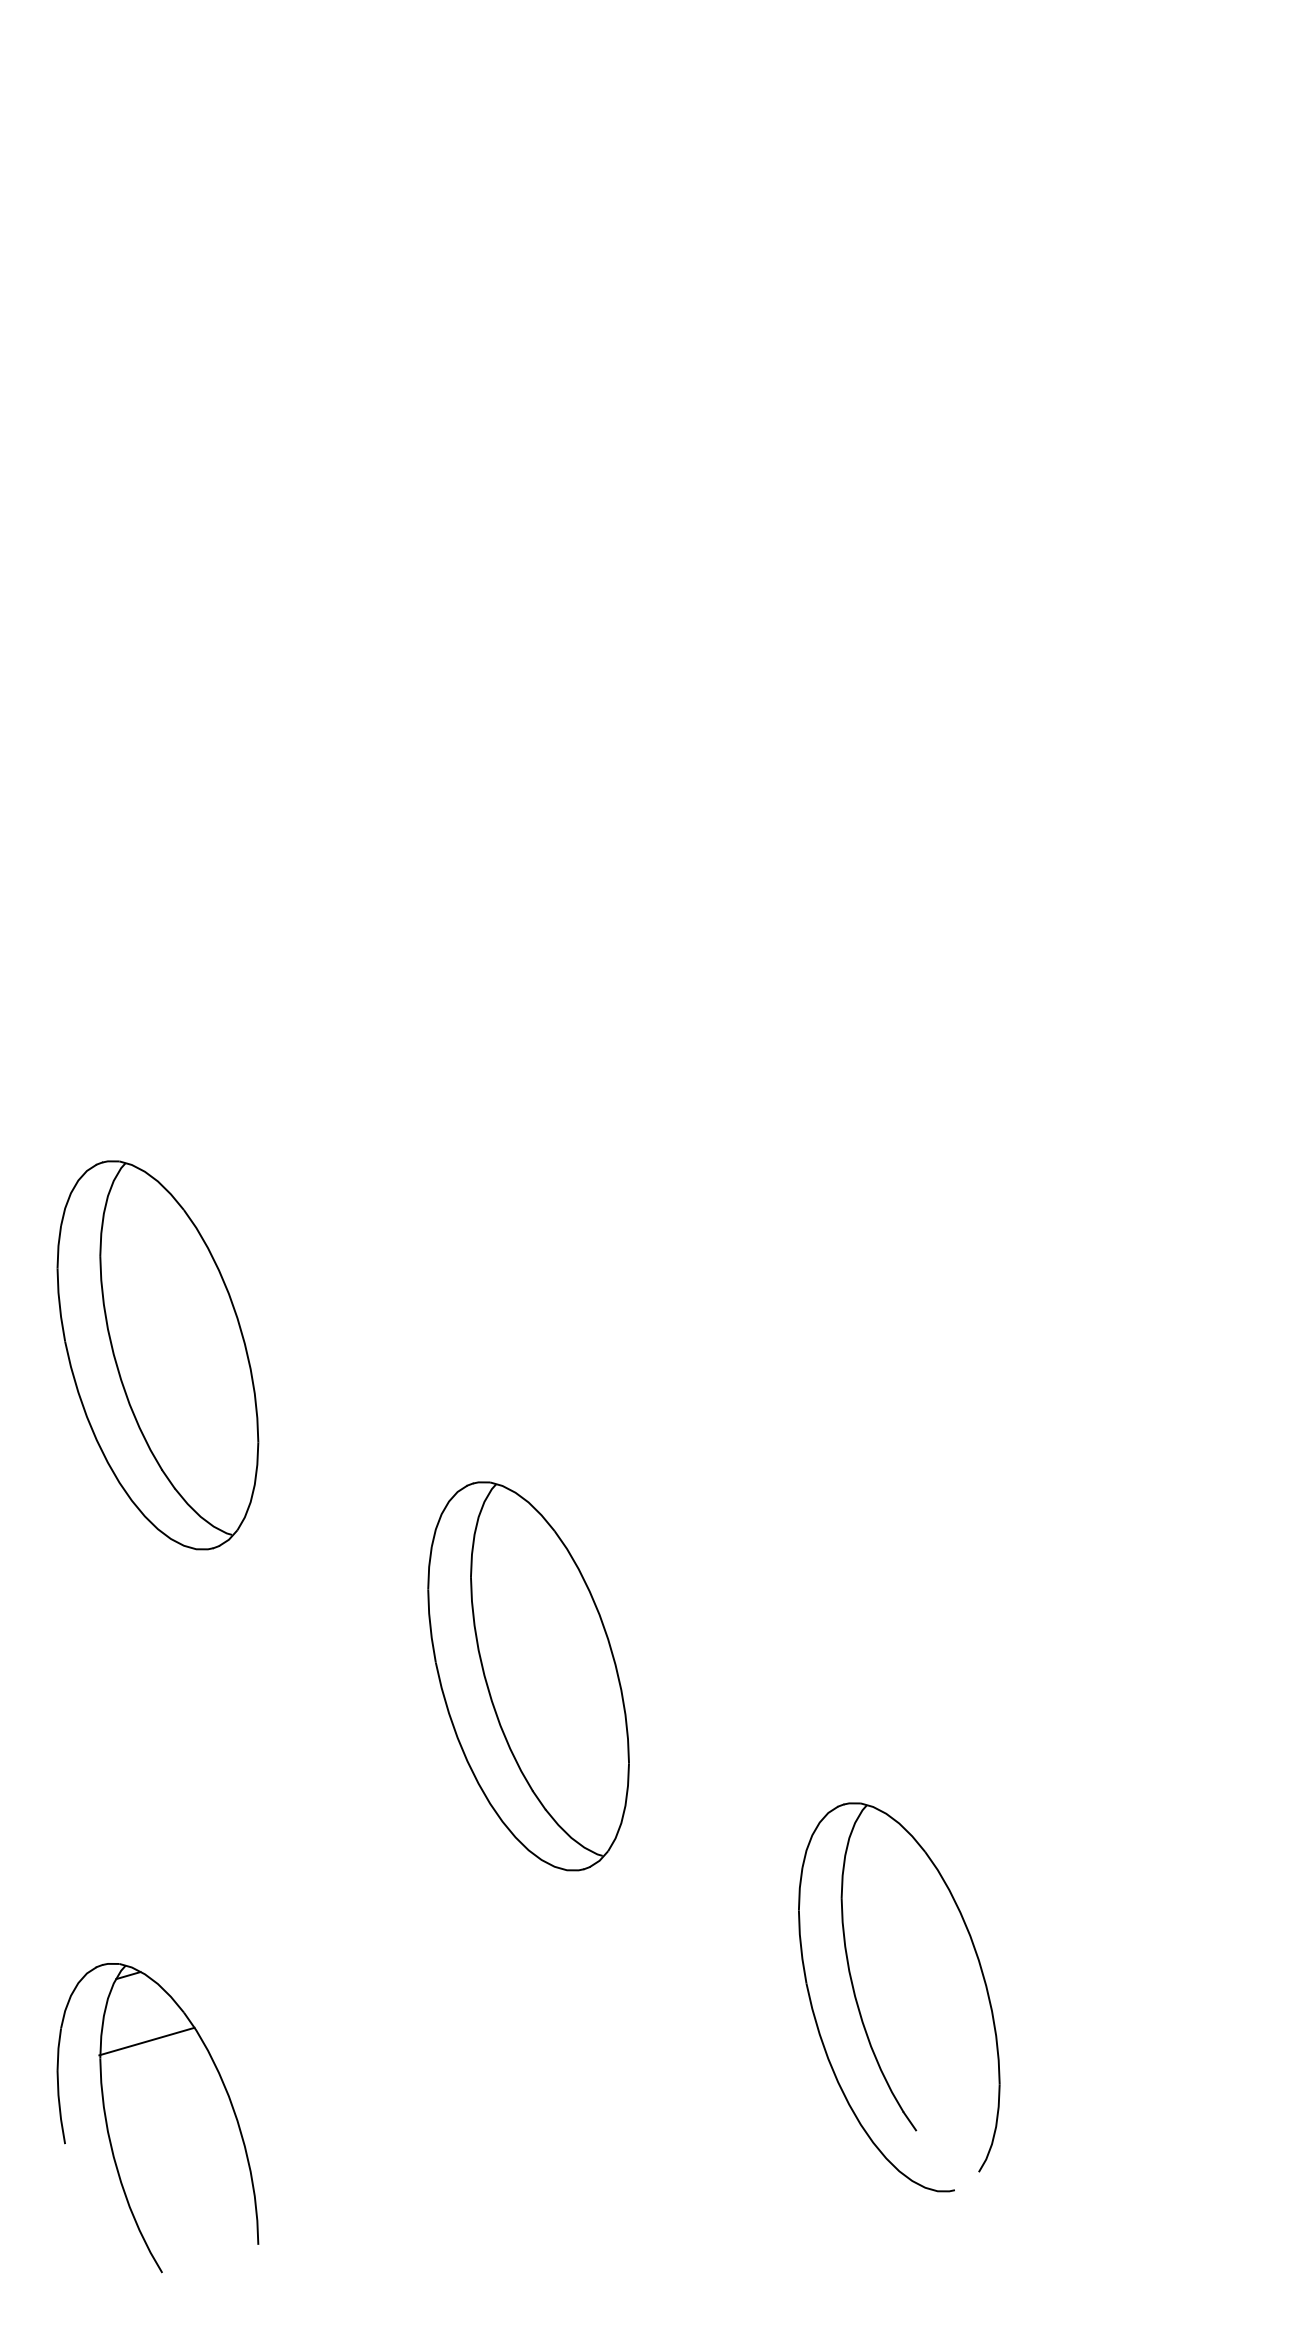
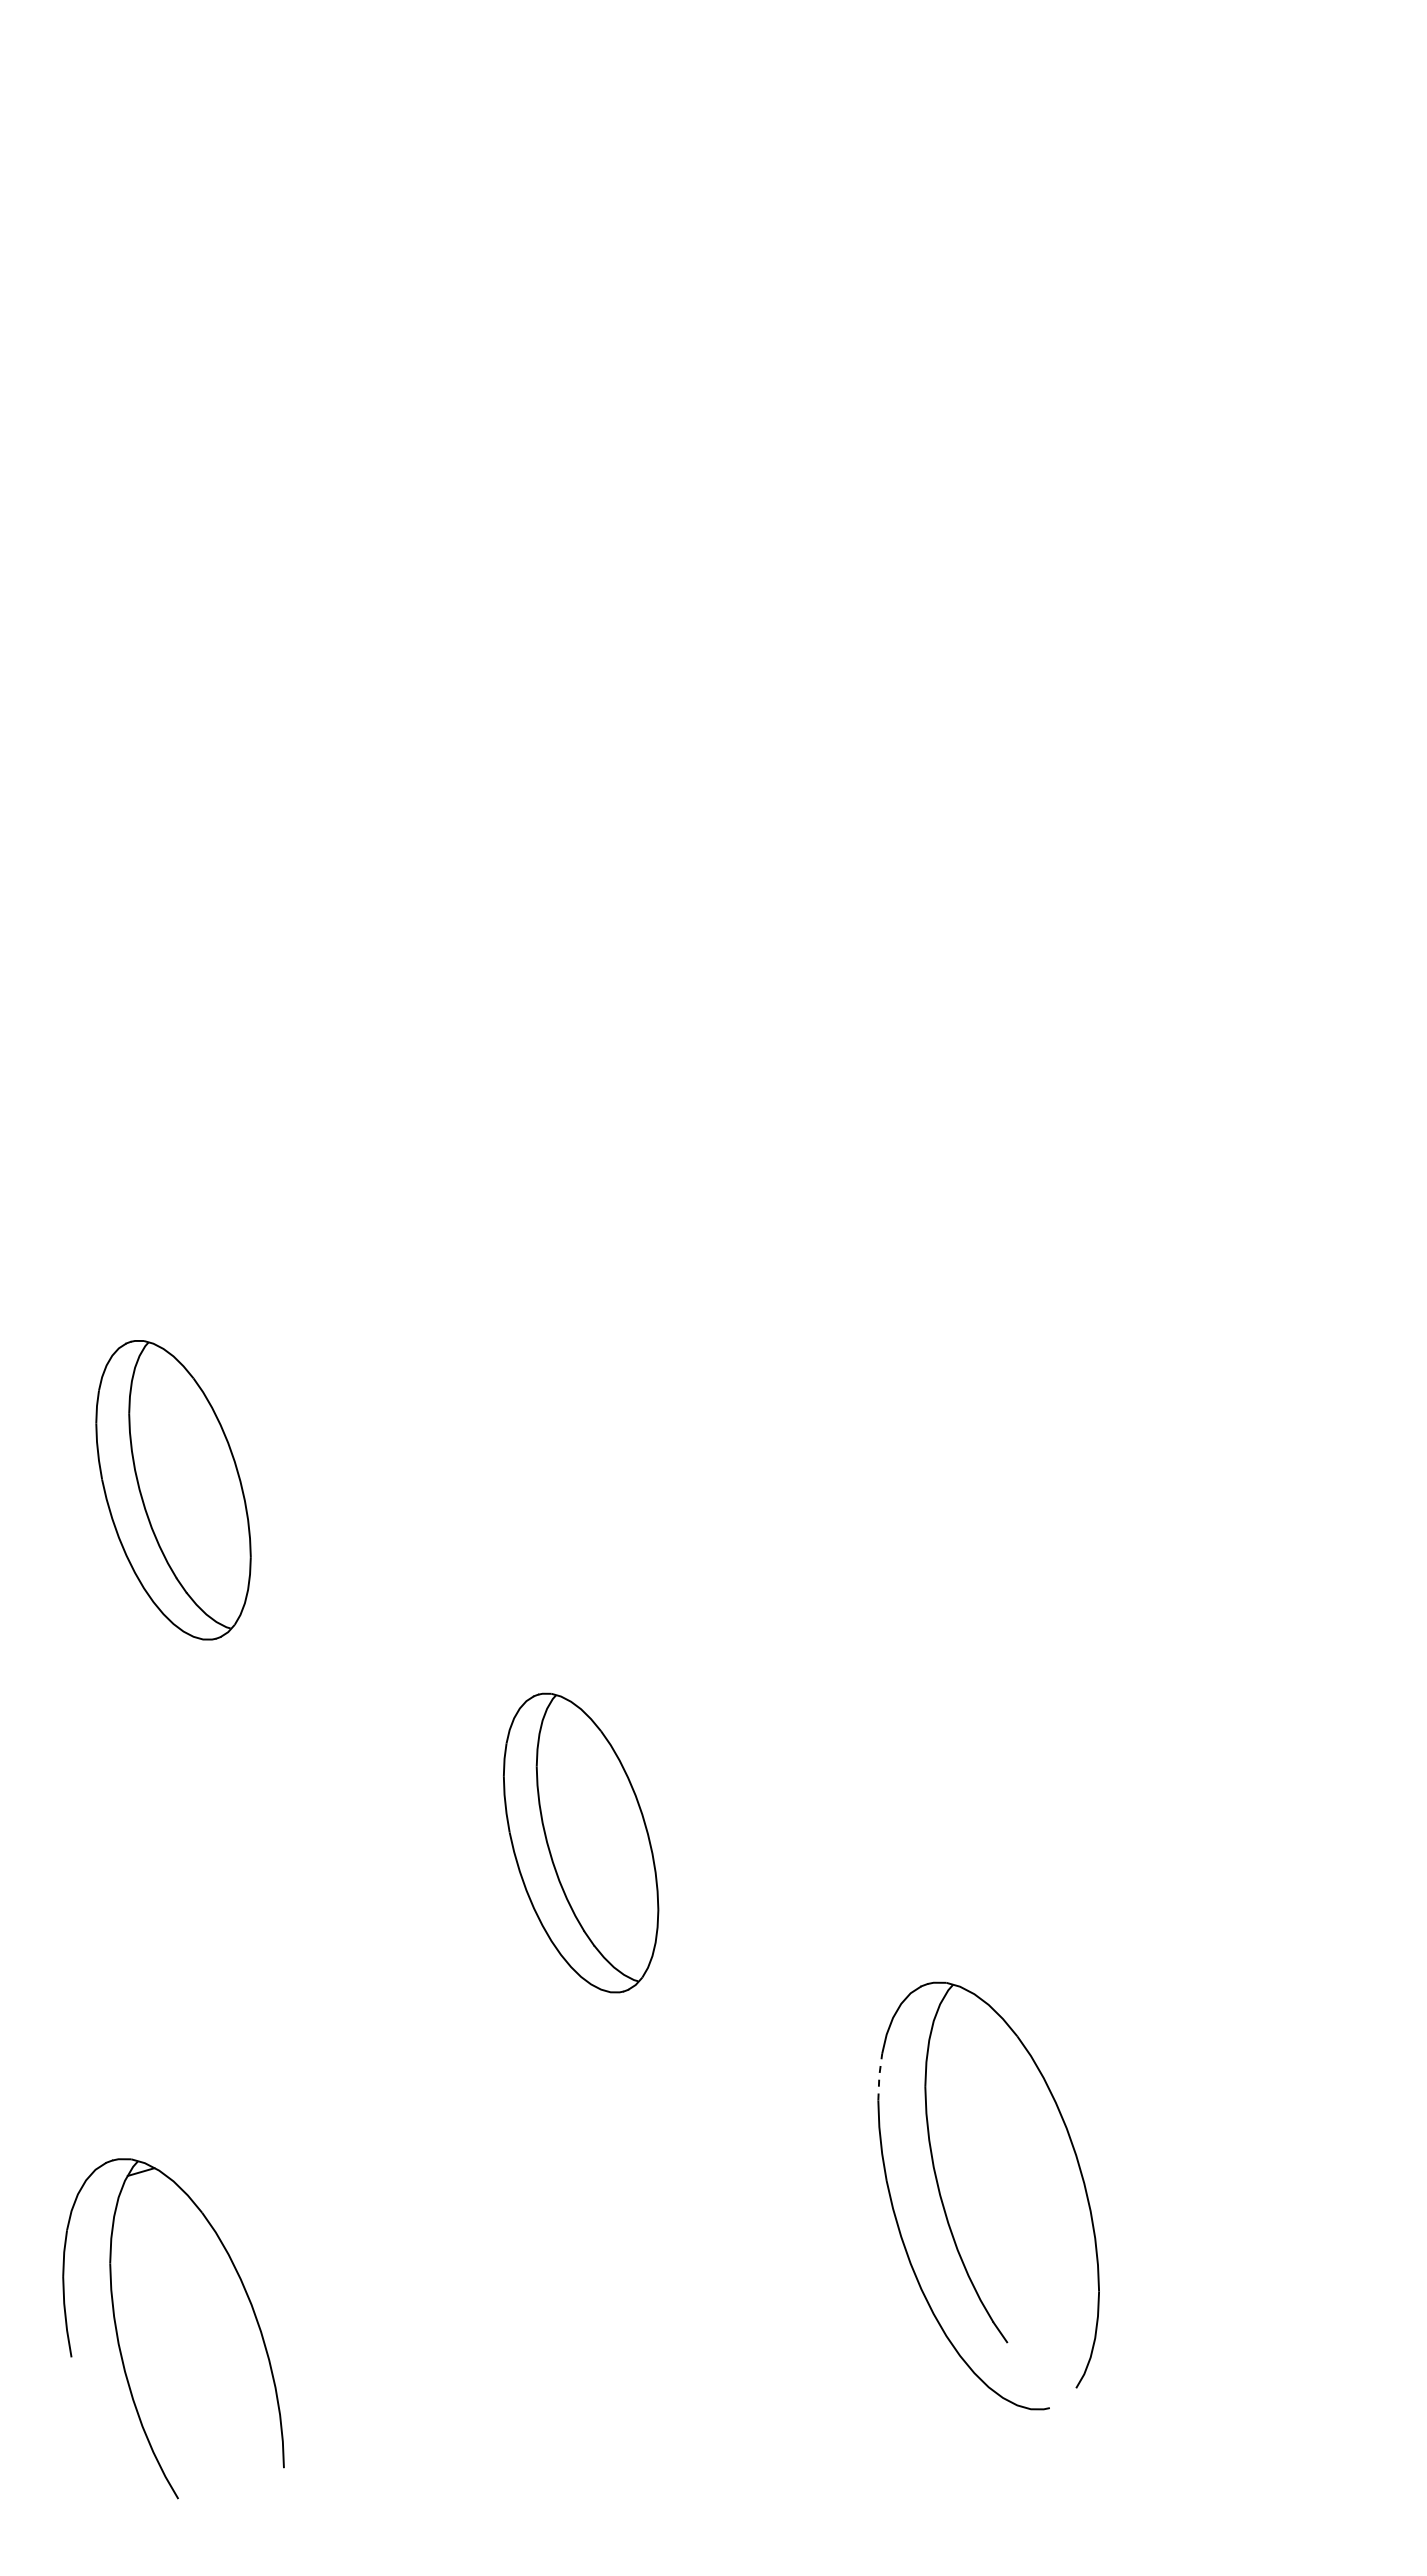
part: (157, 1355) -> (173, 1490), size x0.7
part: (528, 1675) -> (580, 1842), size x0.7
line: (799, 1887) -> (879, 2075), solid -> dashed
line: (146, 2041) -> (161, 2244), removed

